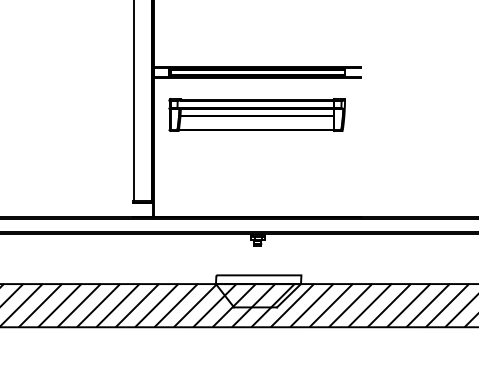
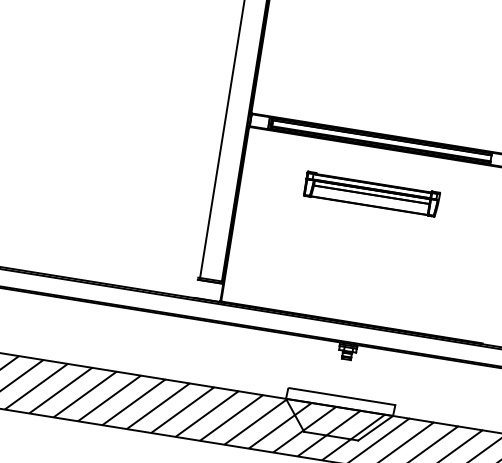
part: (256, 114) -> (371, 193), size x0.6

